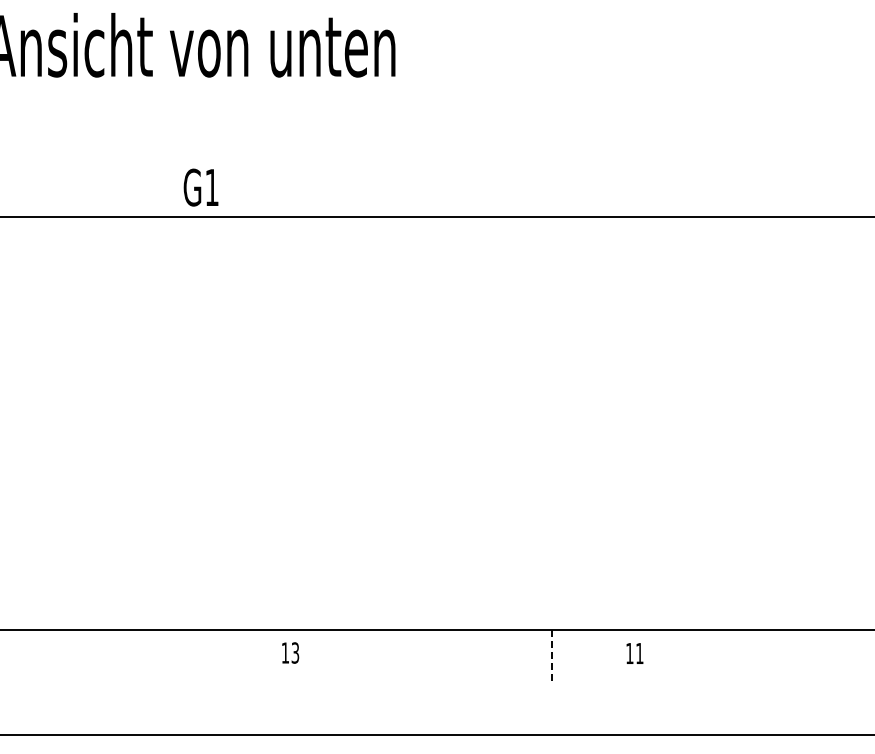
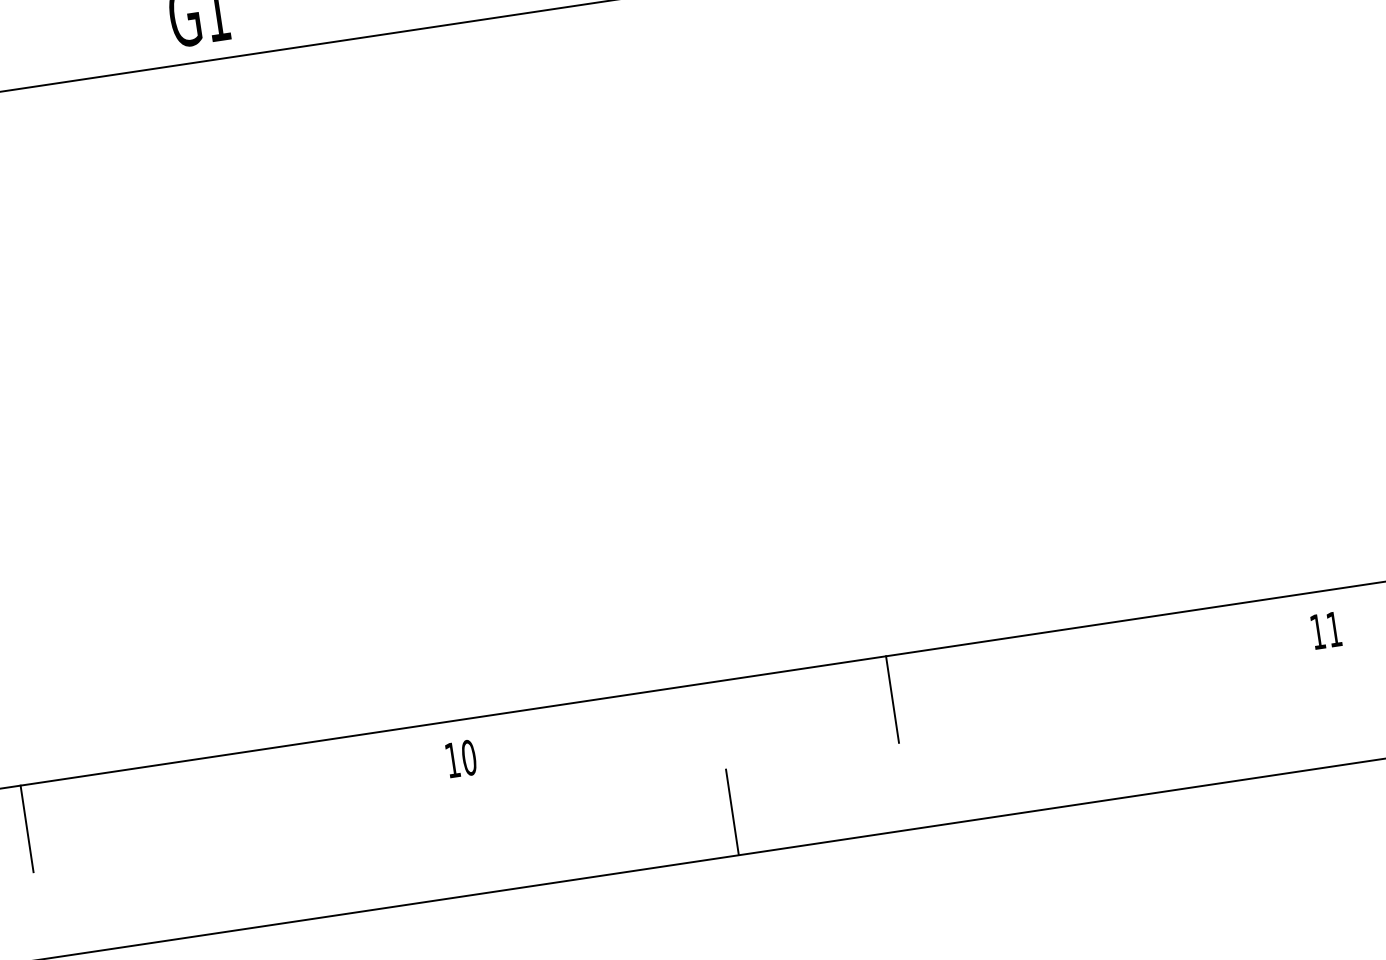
text: (295, 652) -> (469, 756), 13 -> 10
text: (634, 653) -> (1325, 630), moved
line: (27, 655) -> (27, 827), added
line: (551, 656) -> (892, 700), dashed -> solid
line: (446, 708) -> (732, 812), added

